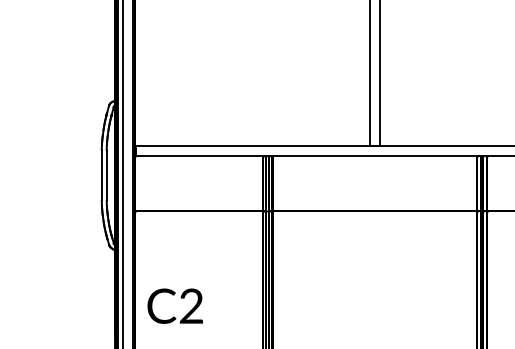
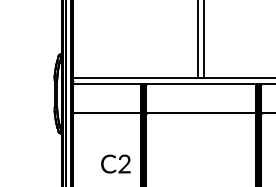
text: (174, 305) -> (115, 163), moved

